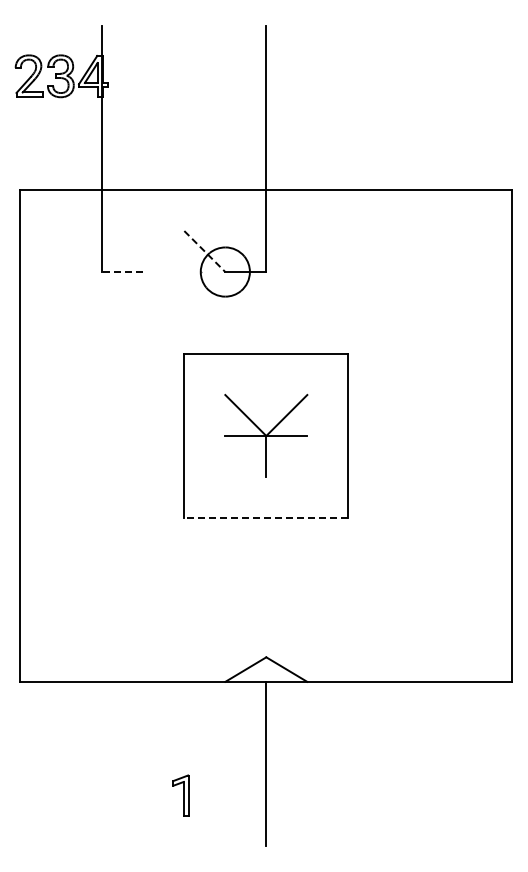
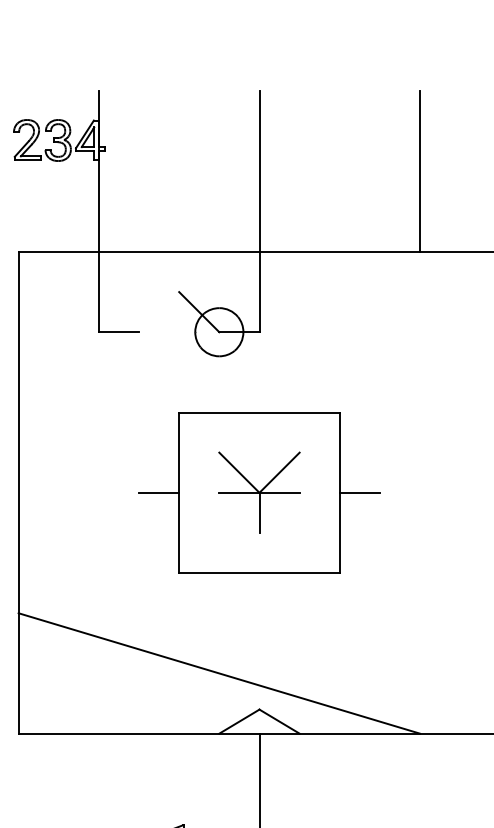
line: (430, 108) -> (420, 172), added
line: (204, 251) -> (198, 312), dashed -> solid
line: (122, 272) -> (118, 332), dashed -> solid
line: (163, 436) -> (158, 493), added
line: (368, 436) -> (359, 493), added
line: (266, 517) -> (259, 572), dashed -> solid
line: (225, 619) -> (219, 672), added

